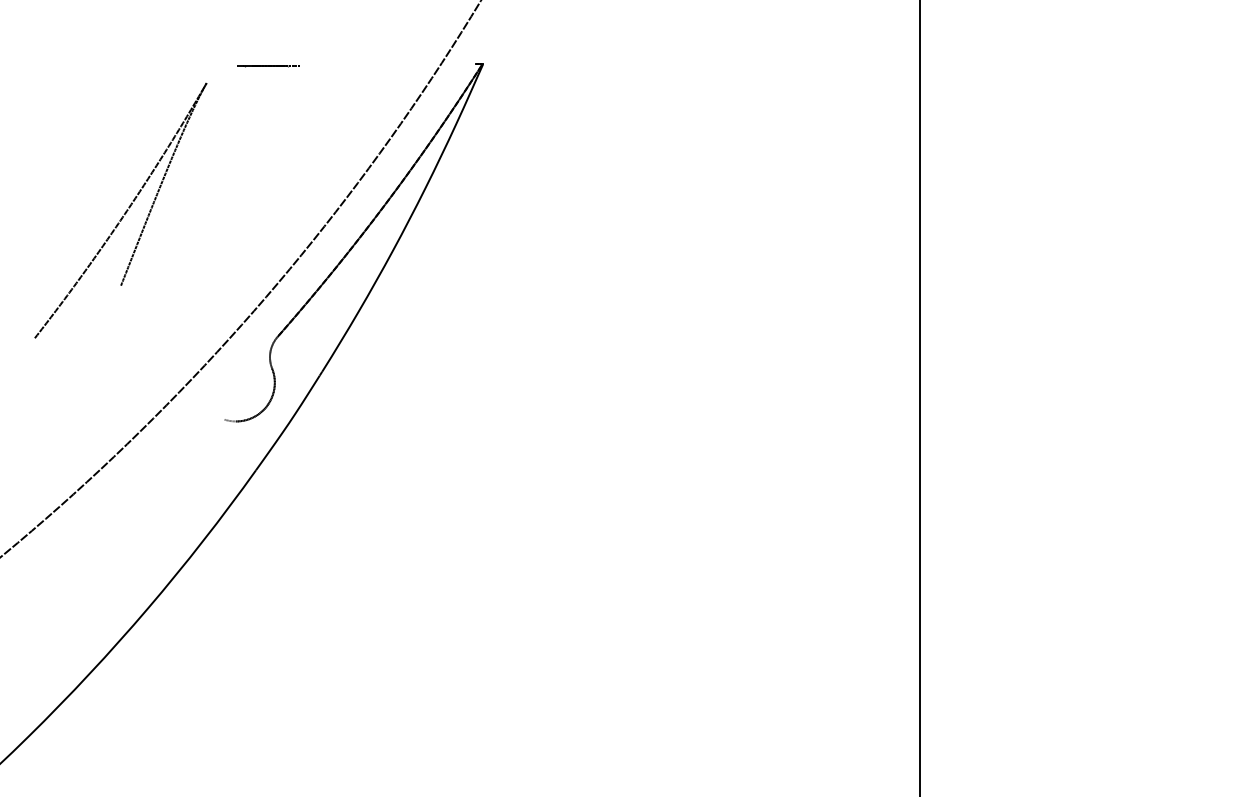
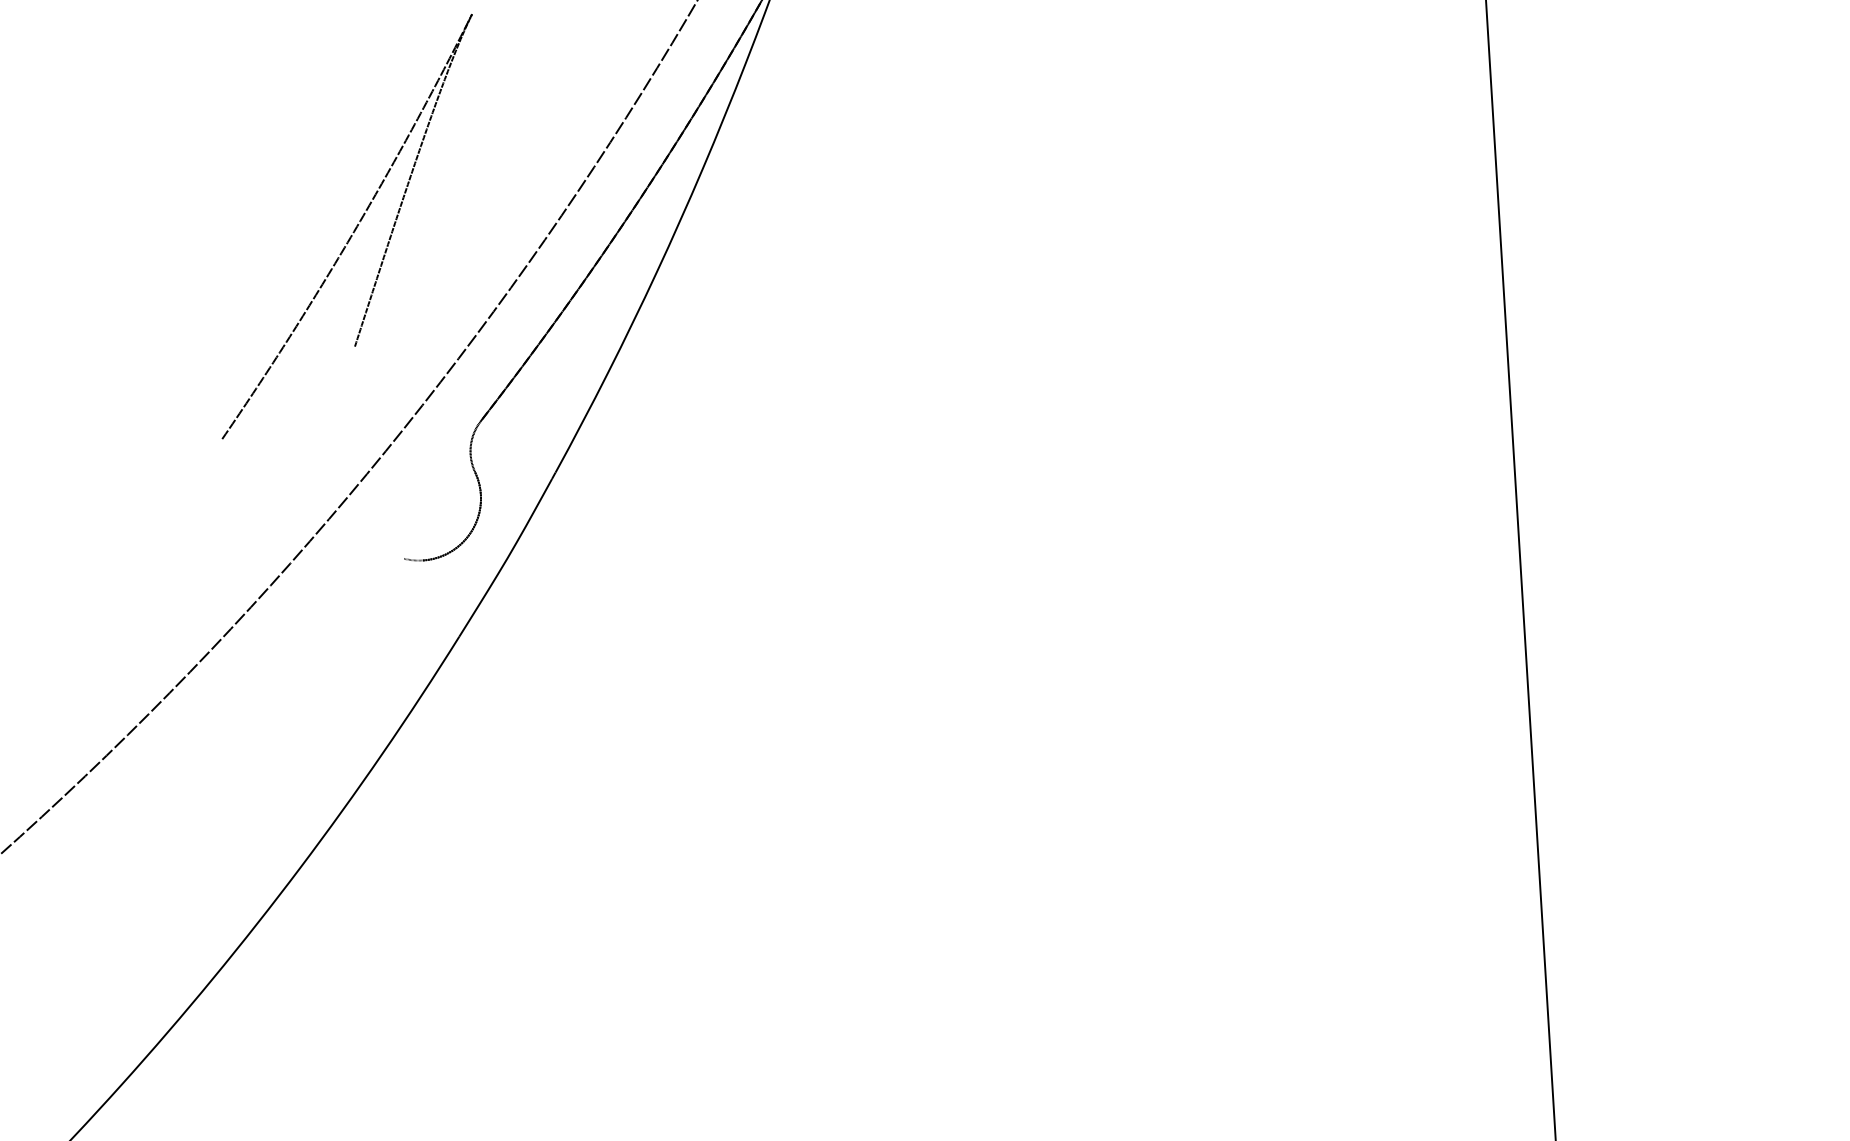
part: (120, 210) -> (346, 226), moved

